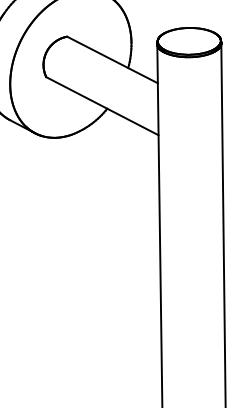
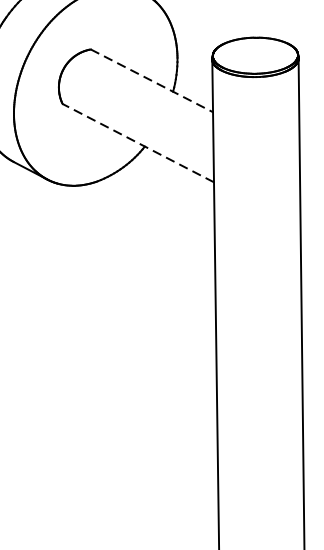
line: (112, 60) -> (151, 81), solid -> dashed
line: (101, 105) -> (137, 142), solid -> dashed

